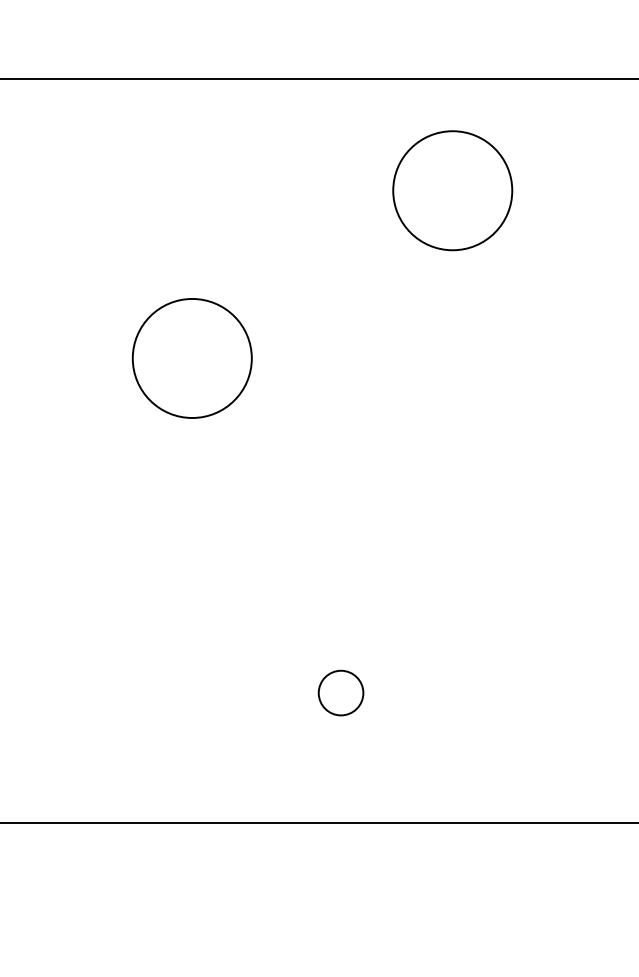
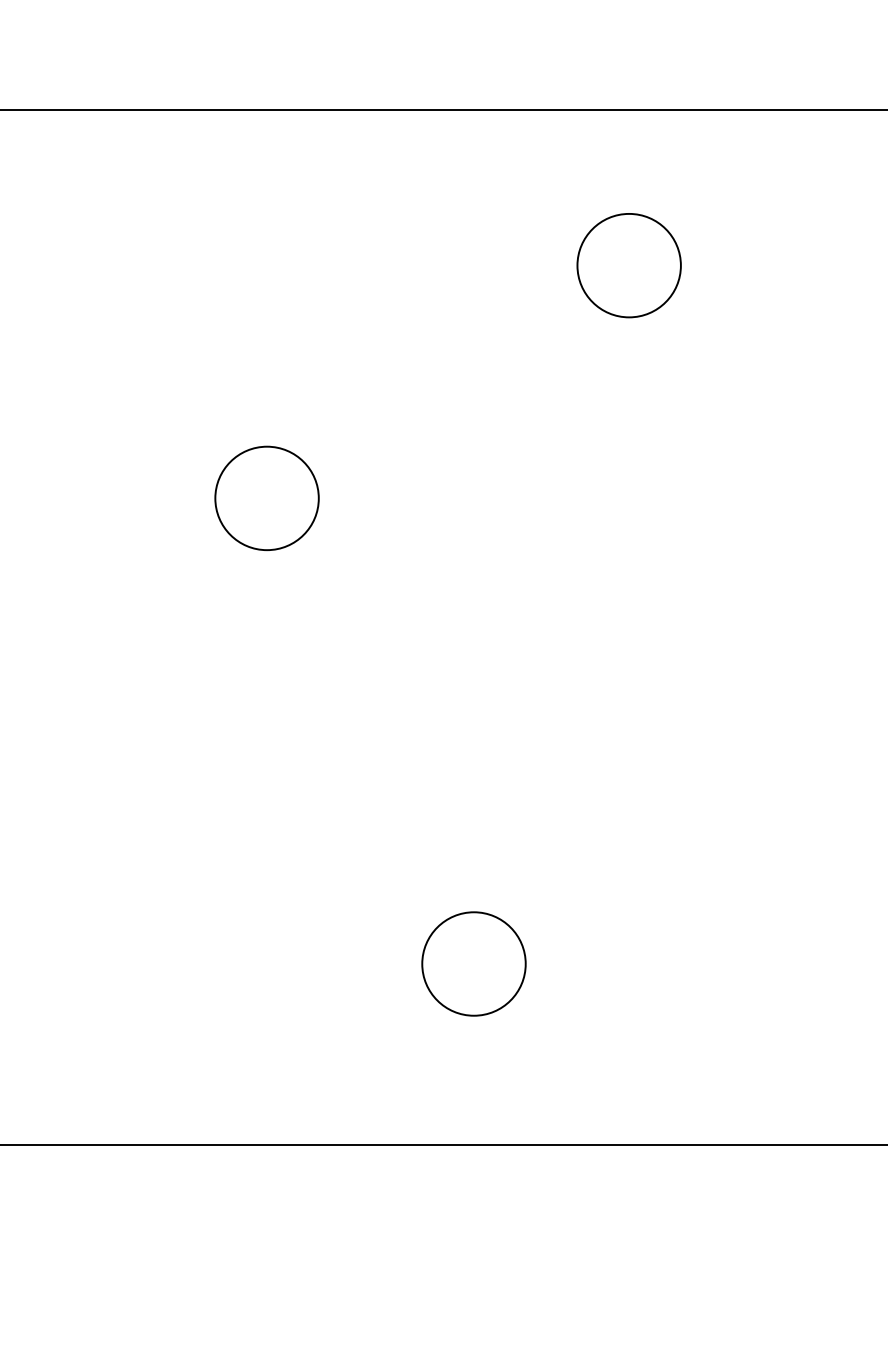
circle: (452, 190) -> (628, 265), size x0.62
circle: (191, 357) -> (266, 497), size x0.62
circle: (340, 692) -> (473, 963), size x1.67

